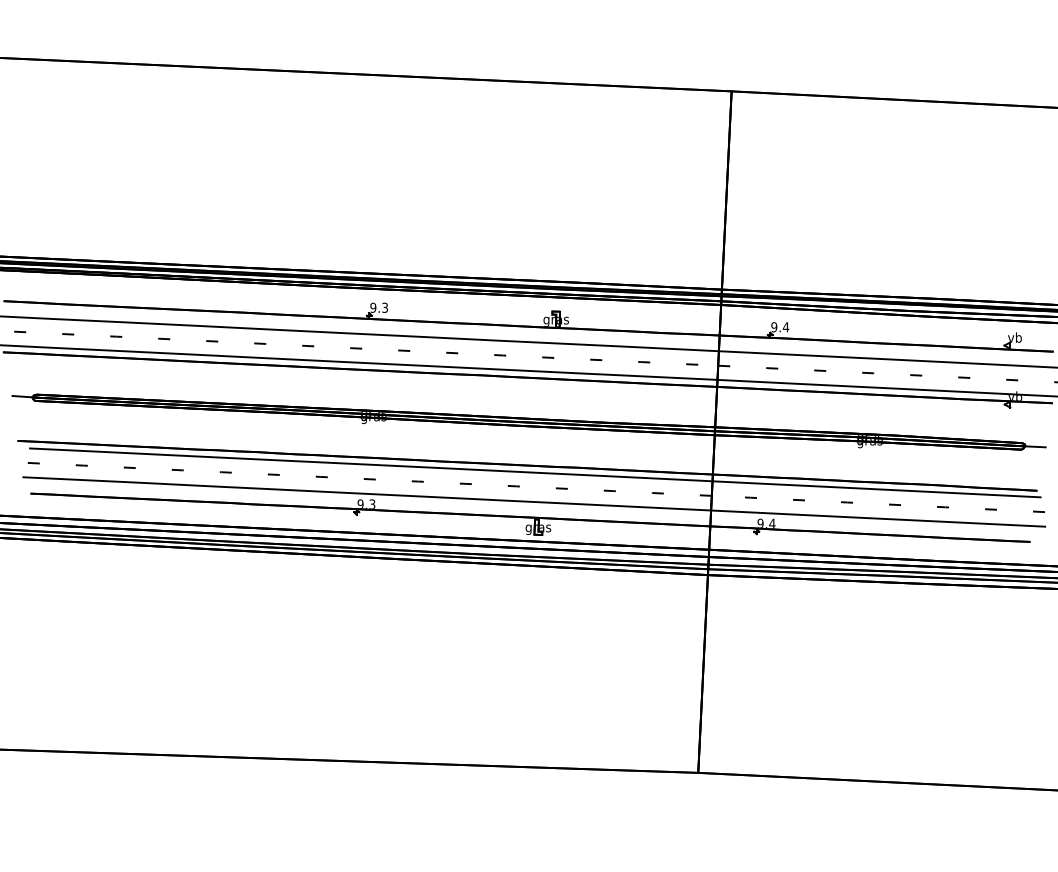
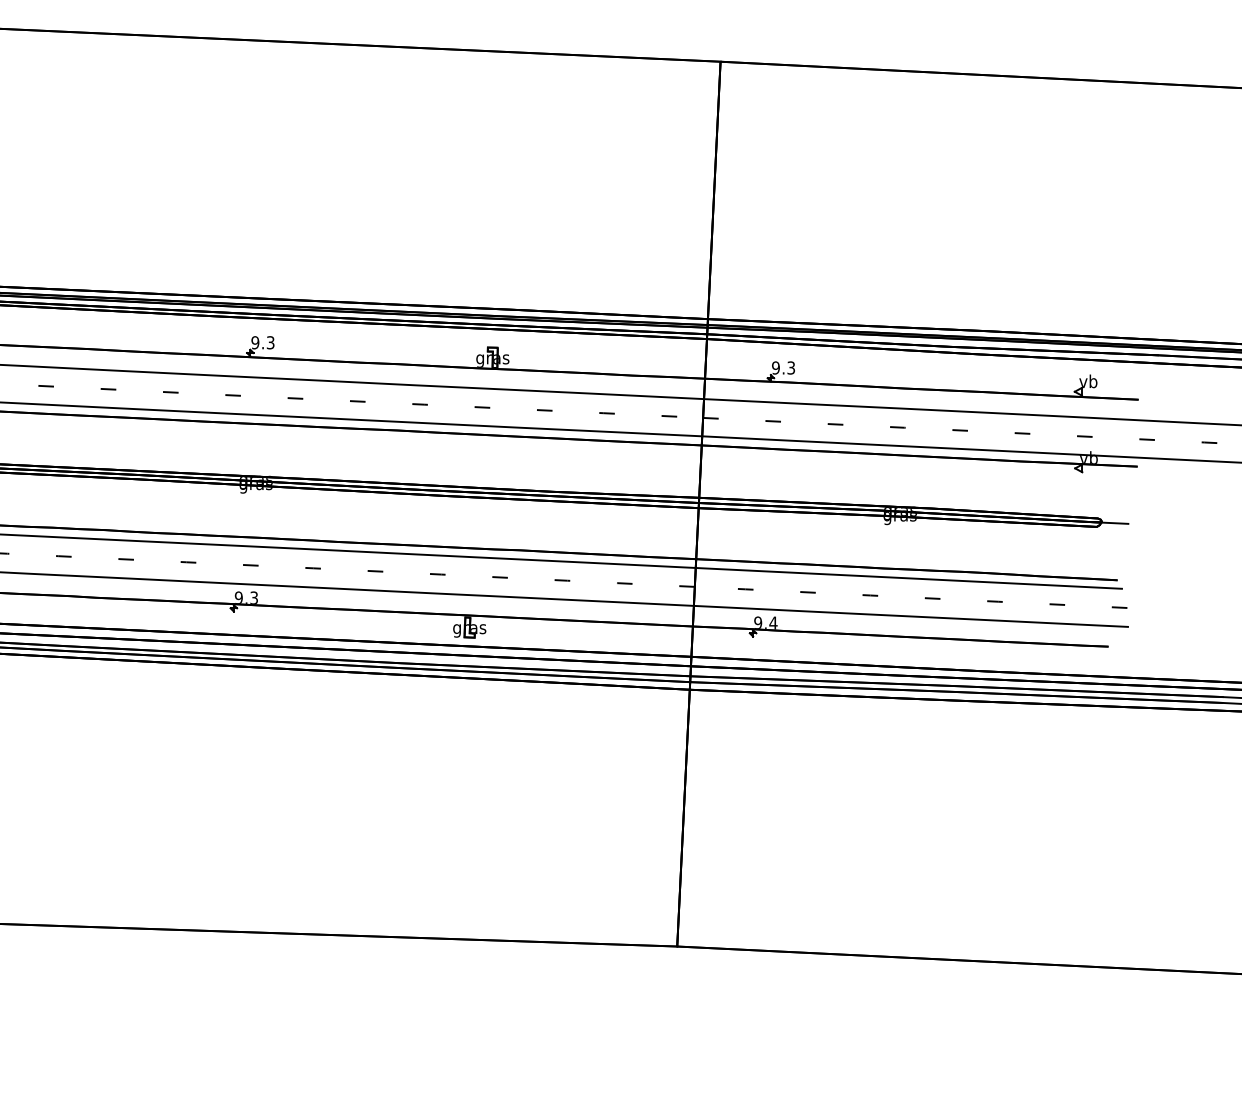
text: (785, 327) -> (790, 368), 9.4 -> 9.3

